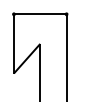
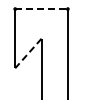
line: (40, 14) -> (41, 9), solid -> dashed
line: (27, 58) -> (28, 53), solid -> dashed

